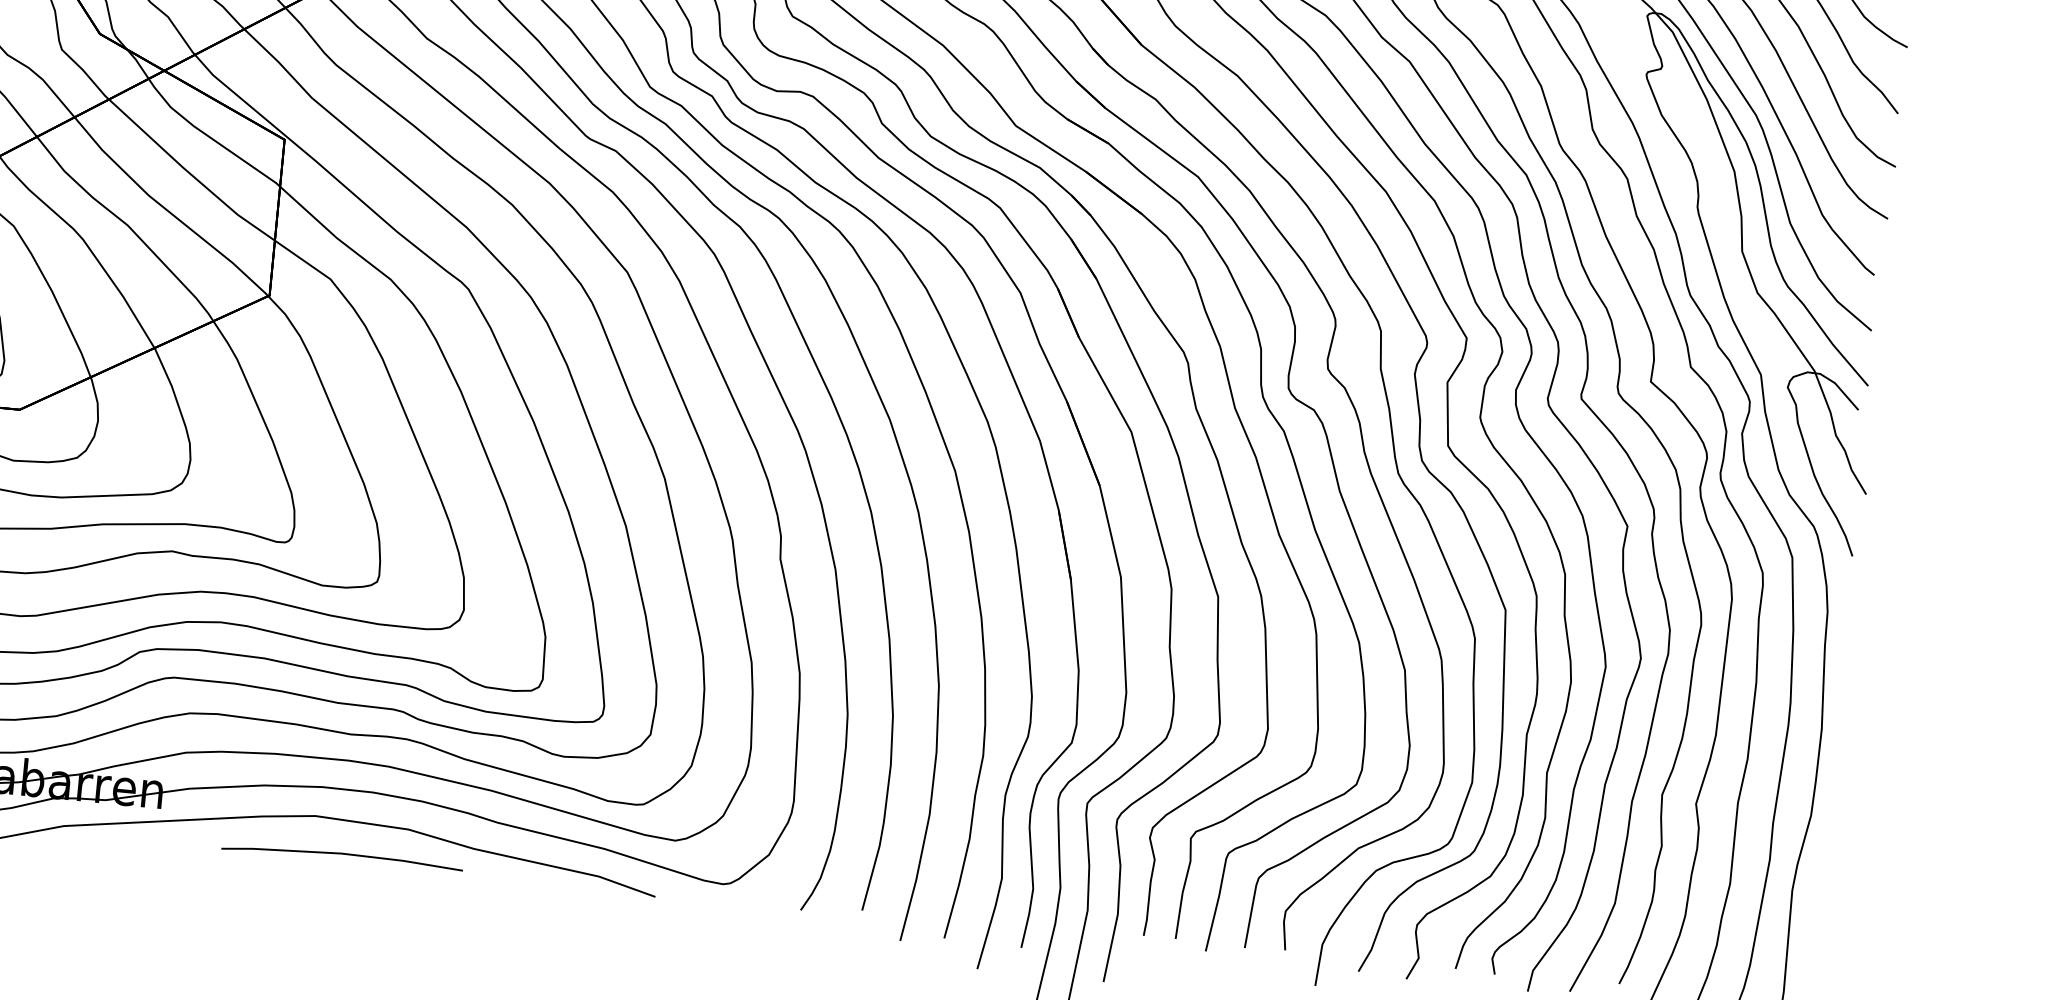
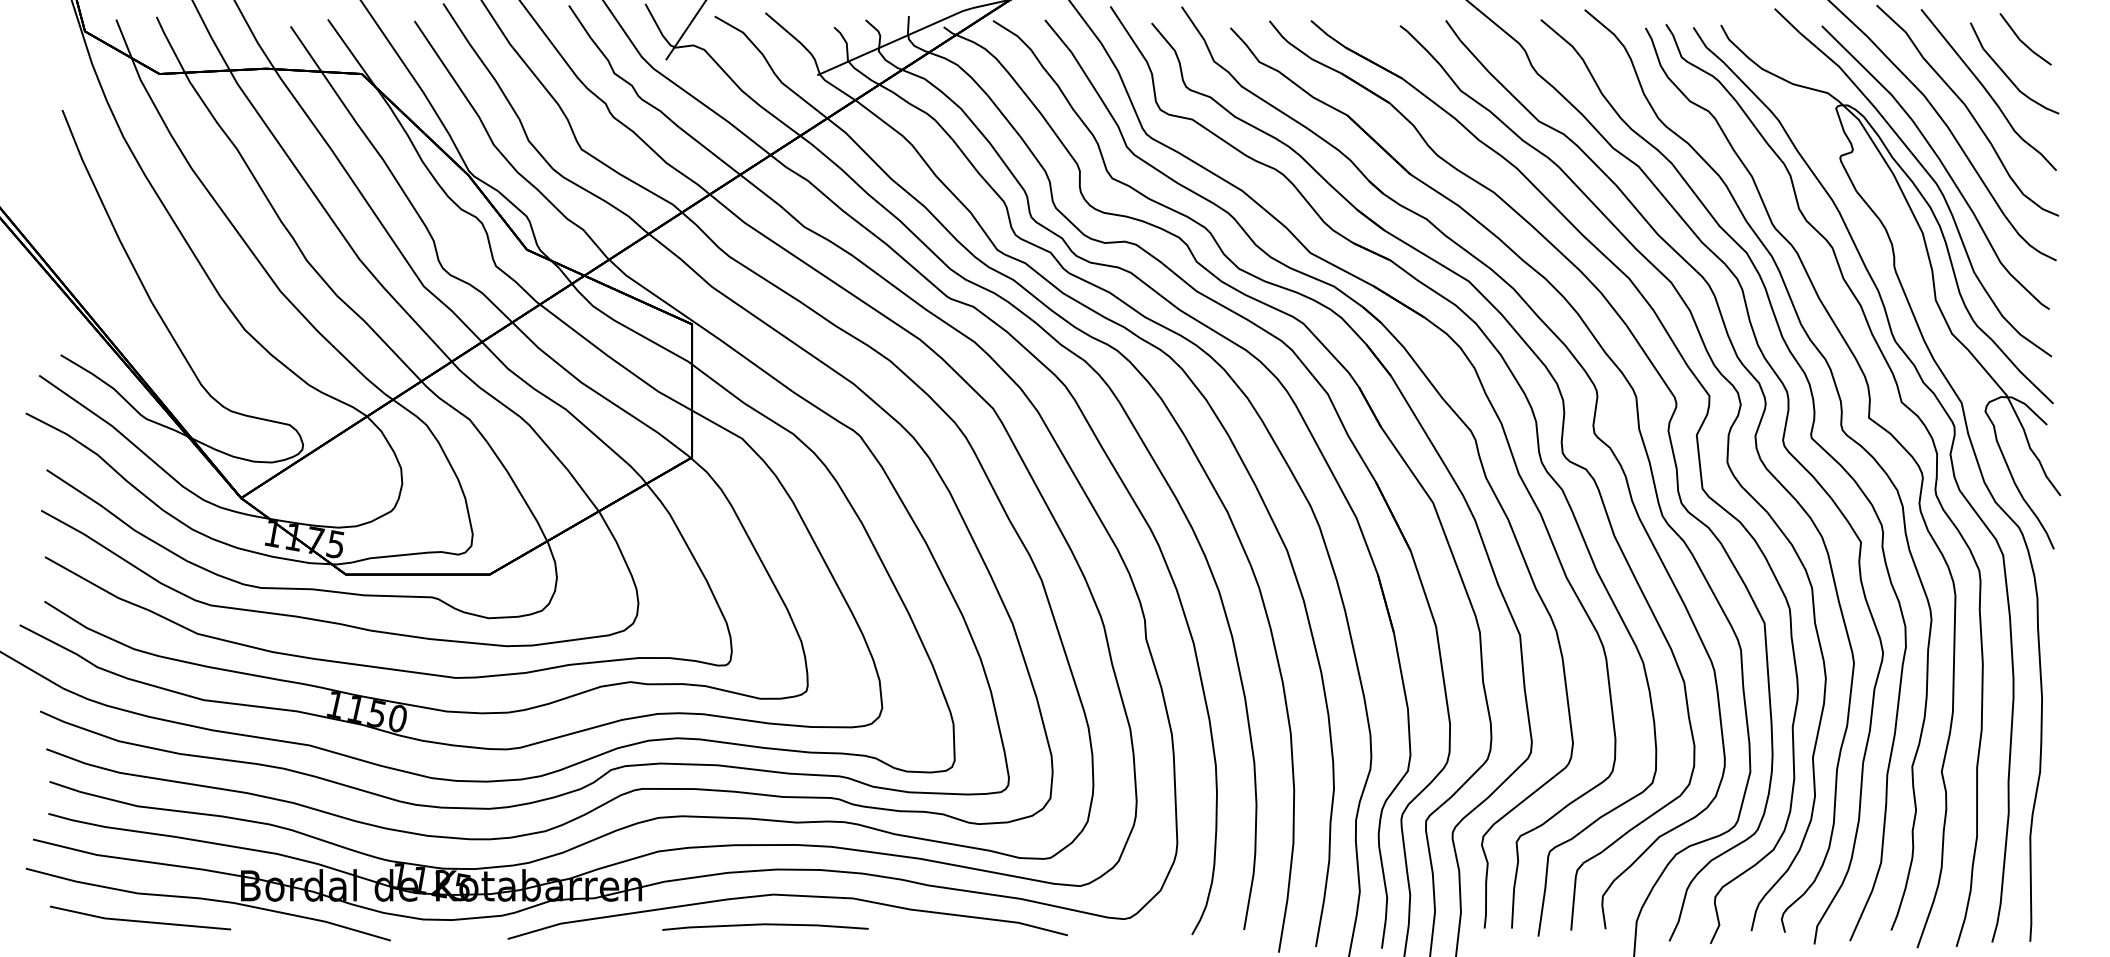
line: (342, 855) -> (765, 925), moved

